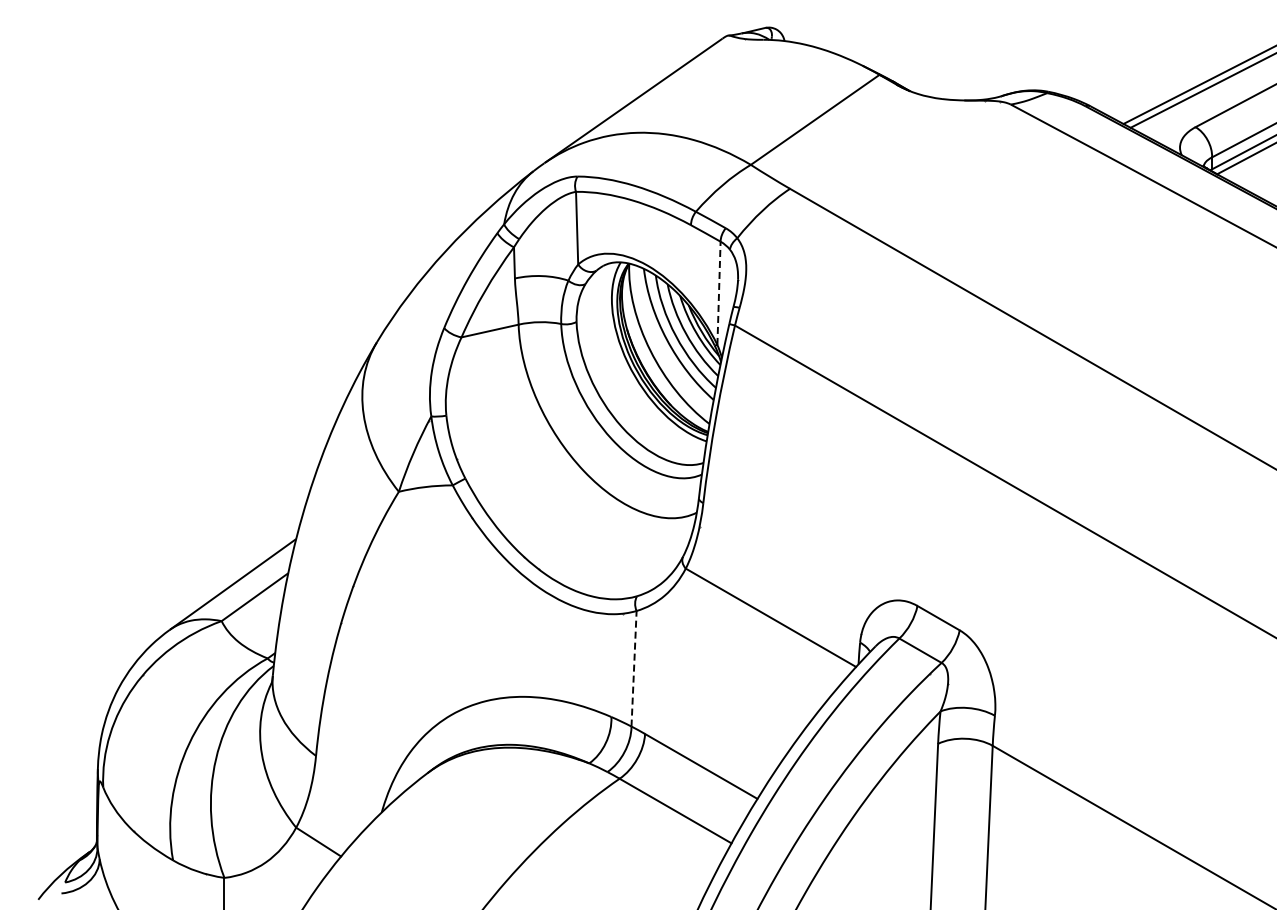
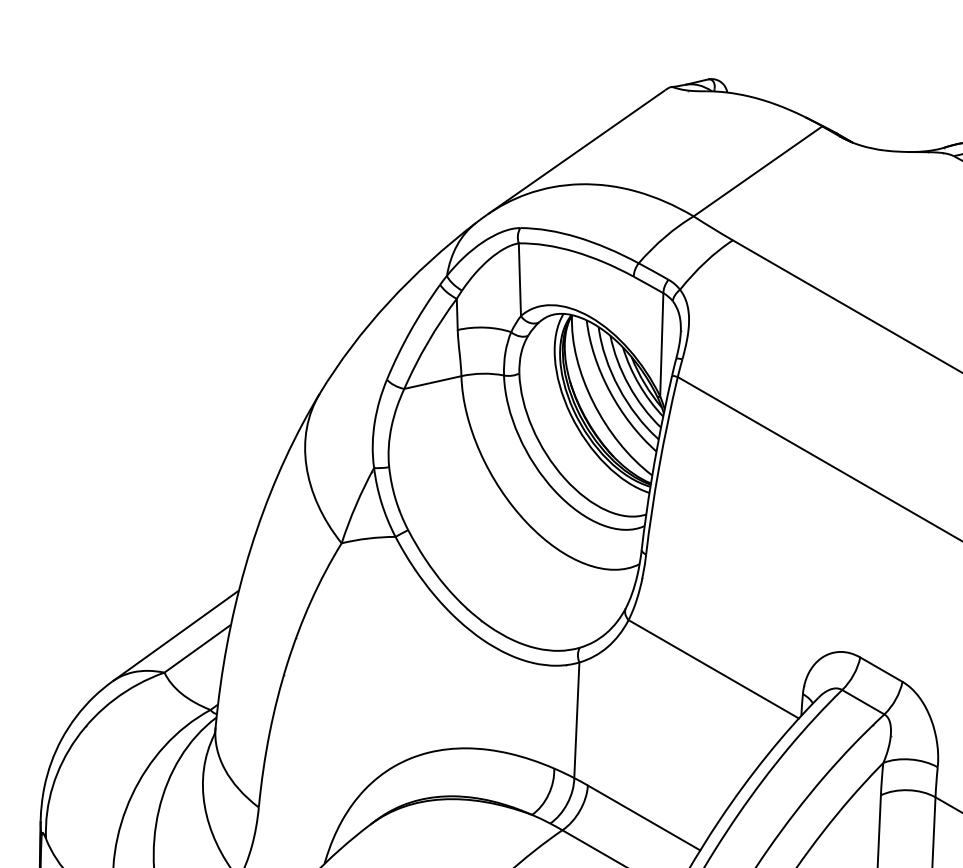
line: (719, 293) -> (662, 345), dashed -> solid
line: (634, 668) -> (577, 720), dashed -> solid

